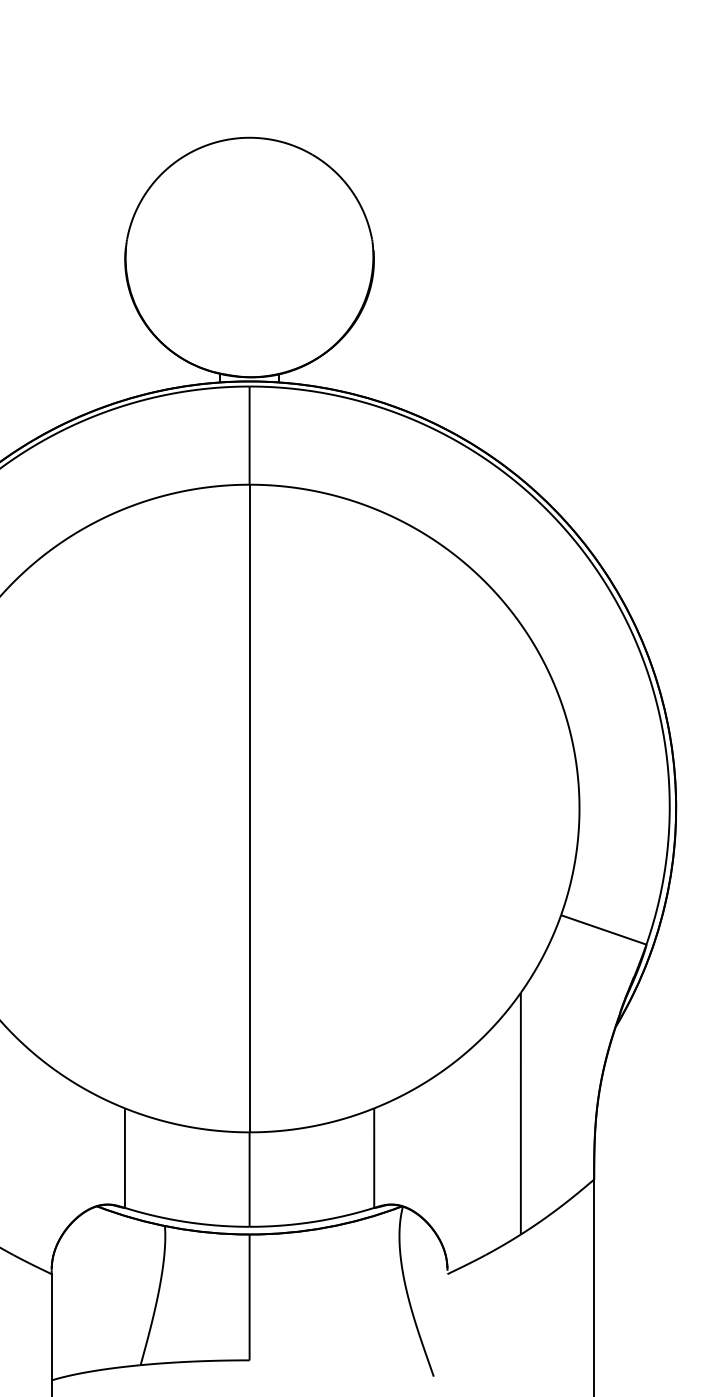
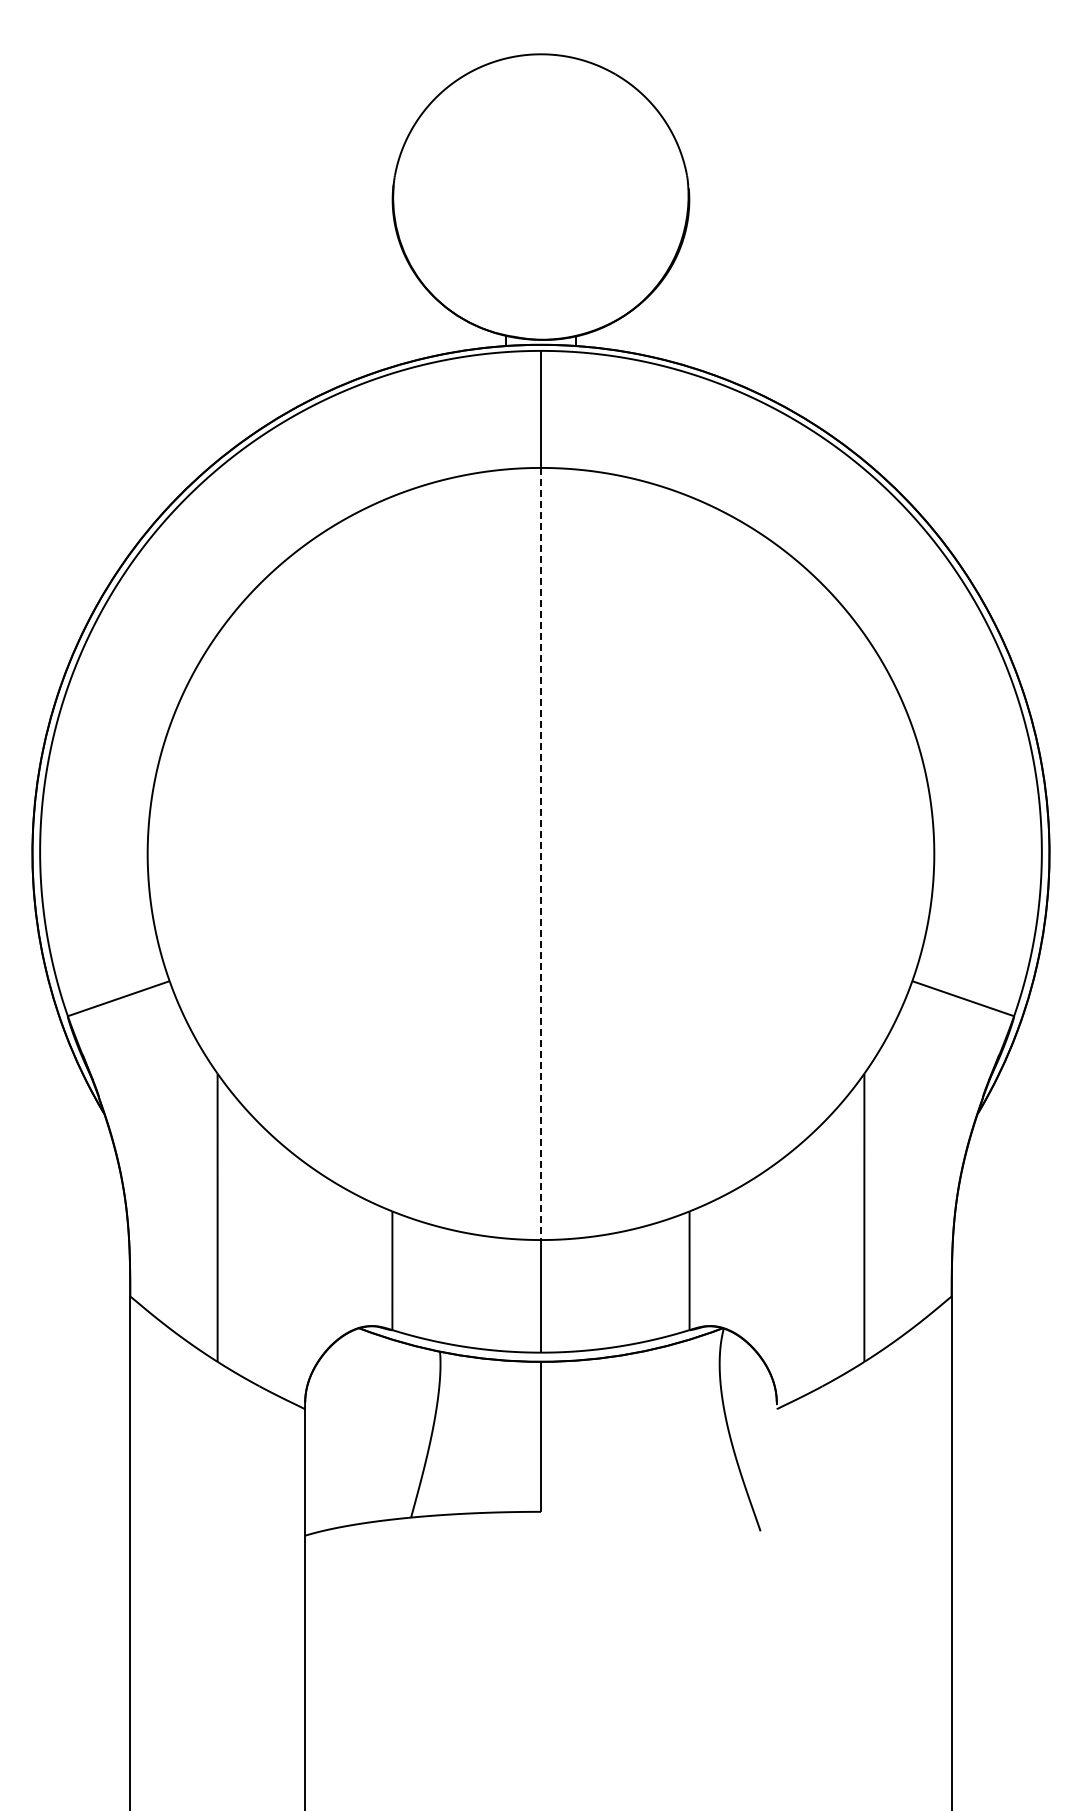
line: (250, 808) -> (541, 854), solid -> dashed

